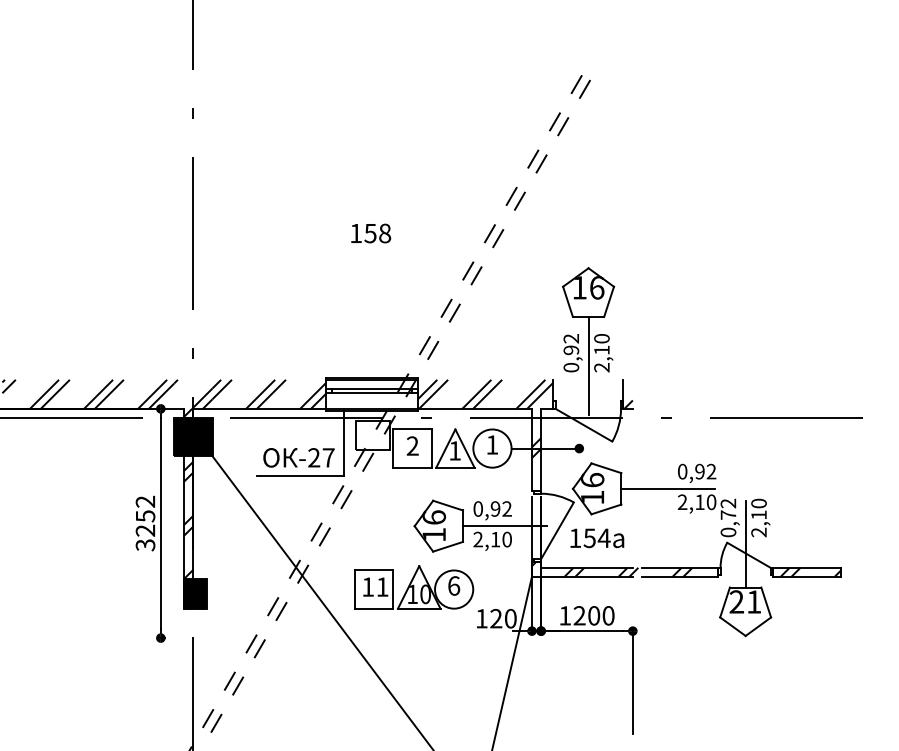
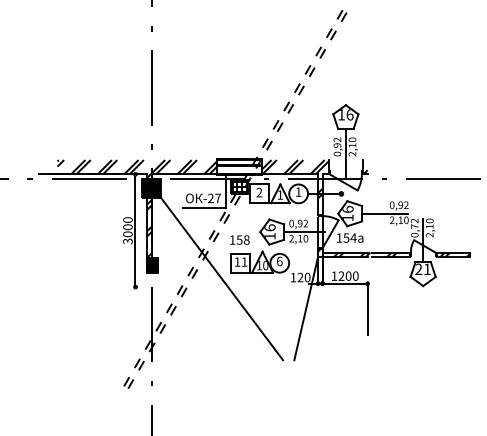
text: (370, 232) -> (239, 239), moved
hatch: (372, 435) -> (239, 187), added
text: (144, 516) -> (127, 227), 3252 -> 3000

